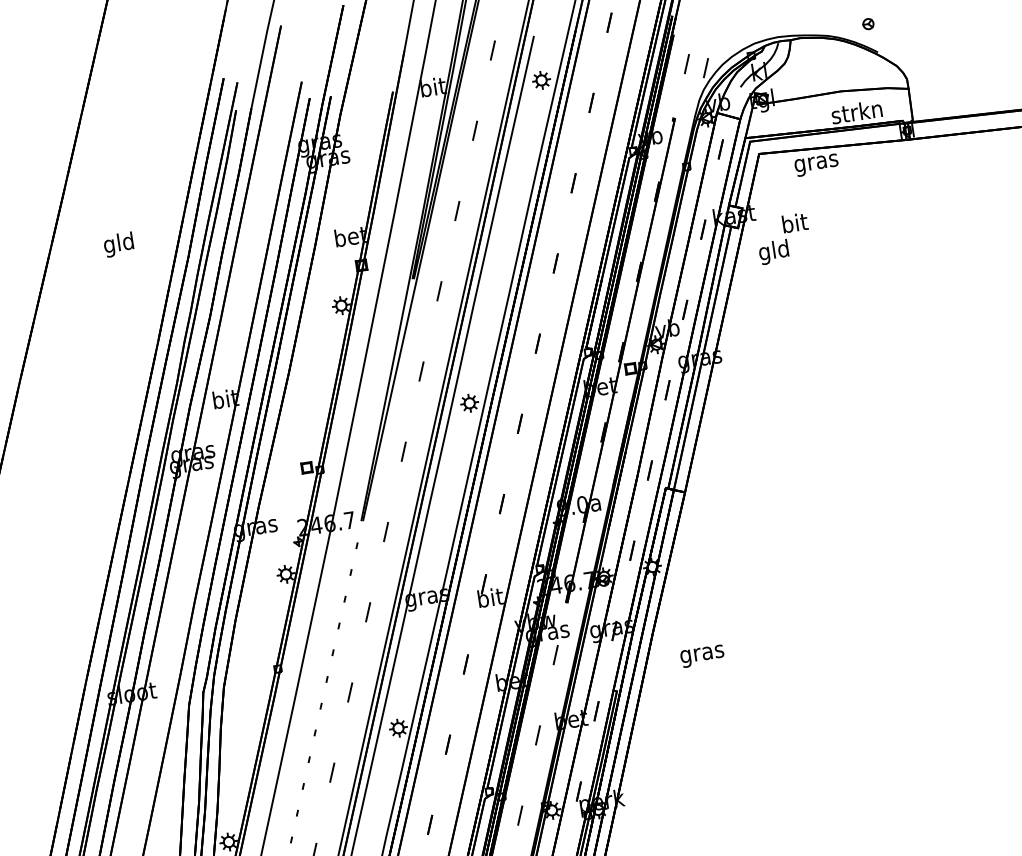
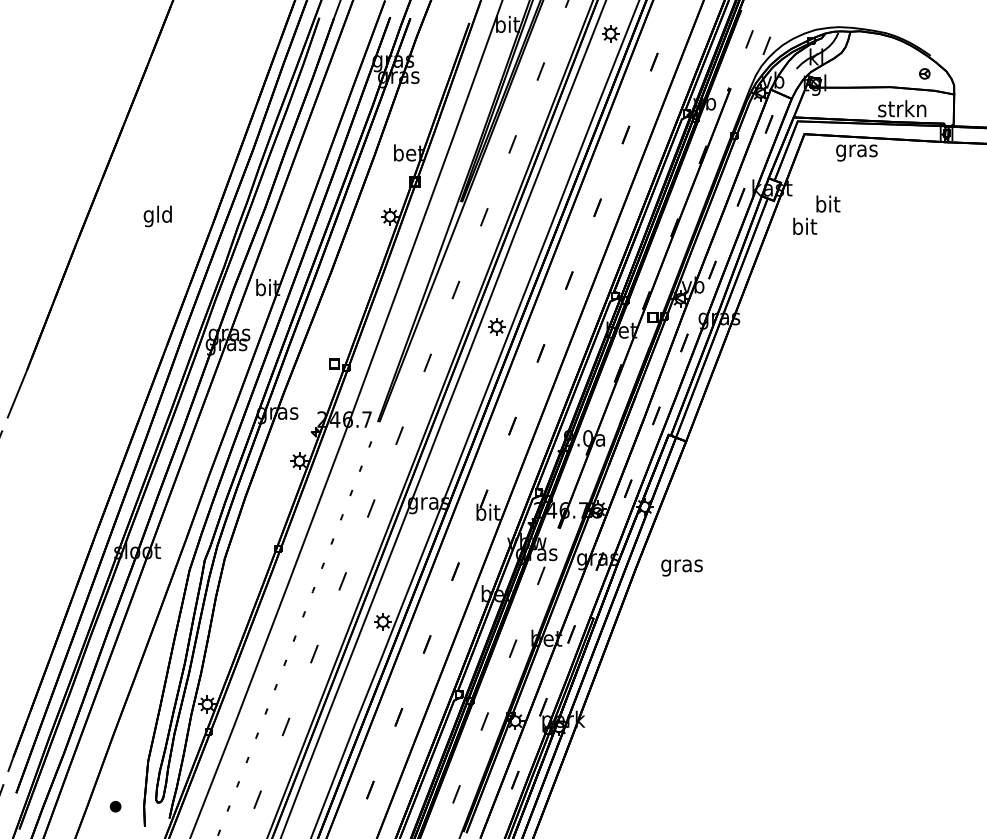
part: (868, 23) -> (924, 73), moved
text: (118, 244) -> (157, 216), moved
text: (774, 252) -> (804, 228), gld -> bit
text: (701, 655) -> (681, 567), moved

